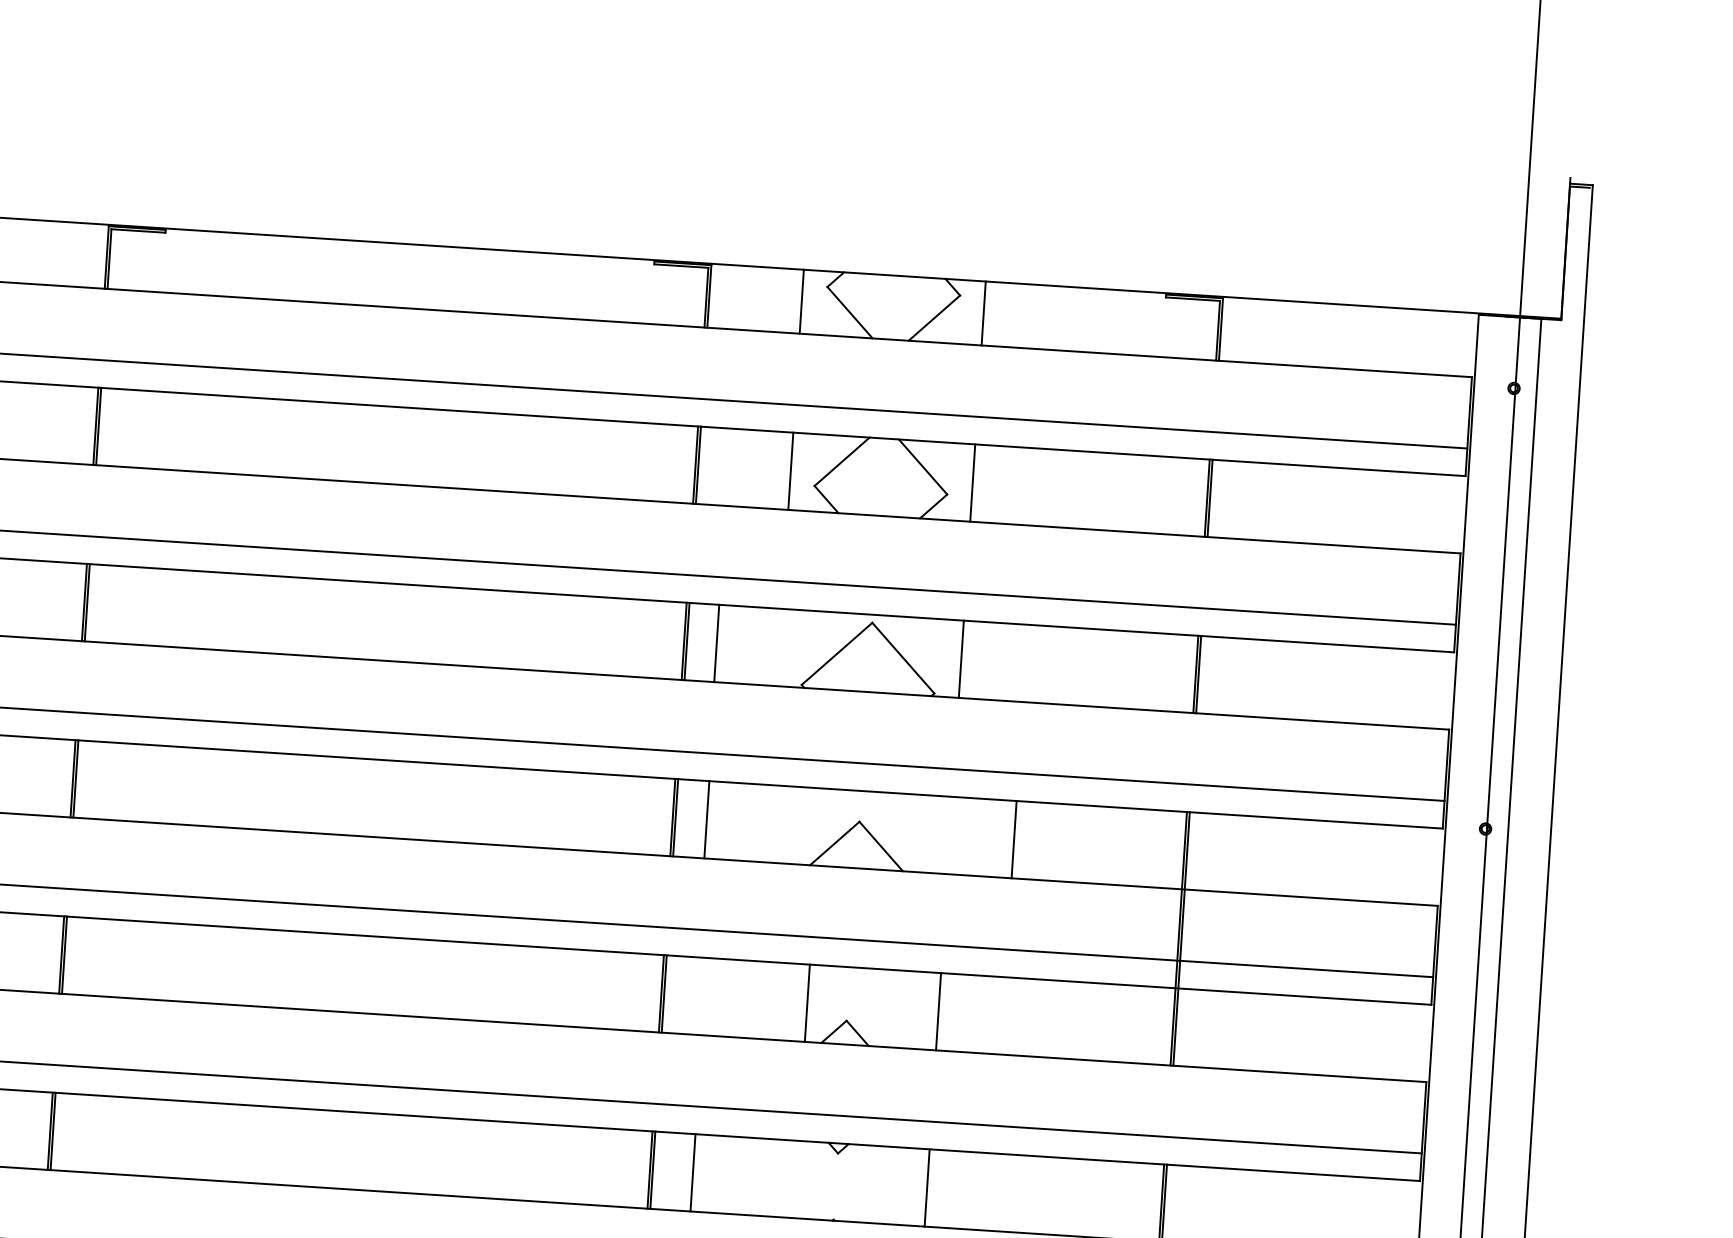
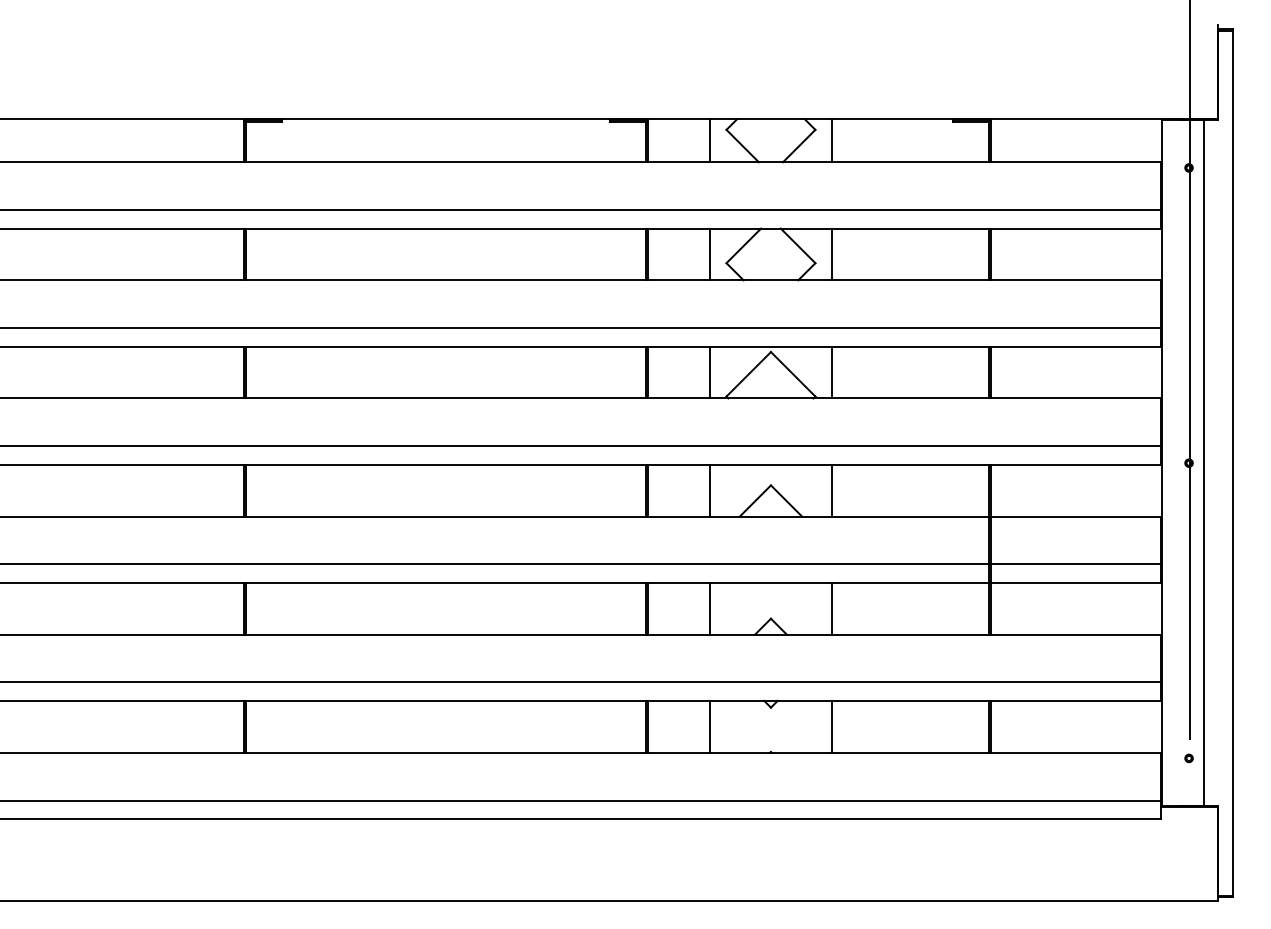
line: (717, 643) -> (710, 372), moved
line: (707, 819) -> (710, 490), moved
line: (1013, 839) -> (831, 490), moved
line: (808, 1002) -> (710, 608), moved
line: (693, 1172) -> (710, 726), moved

